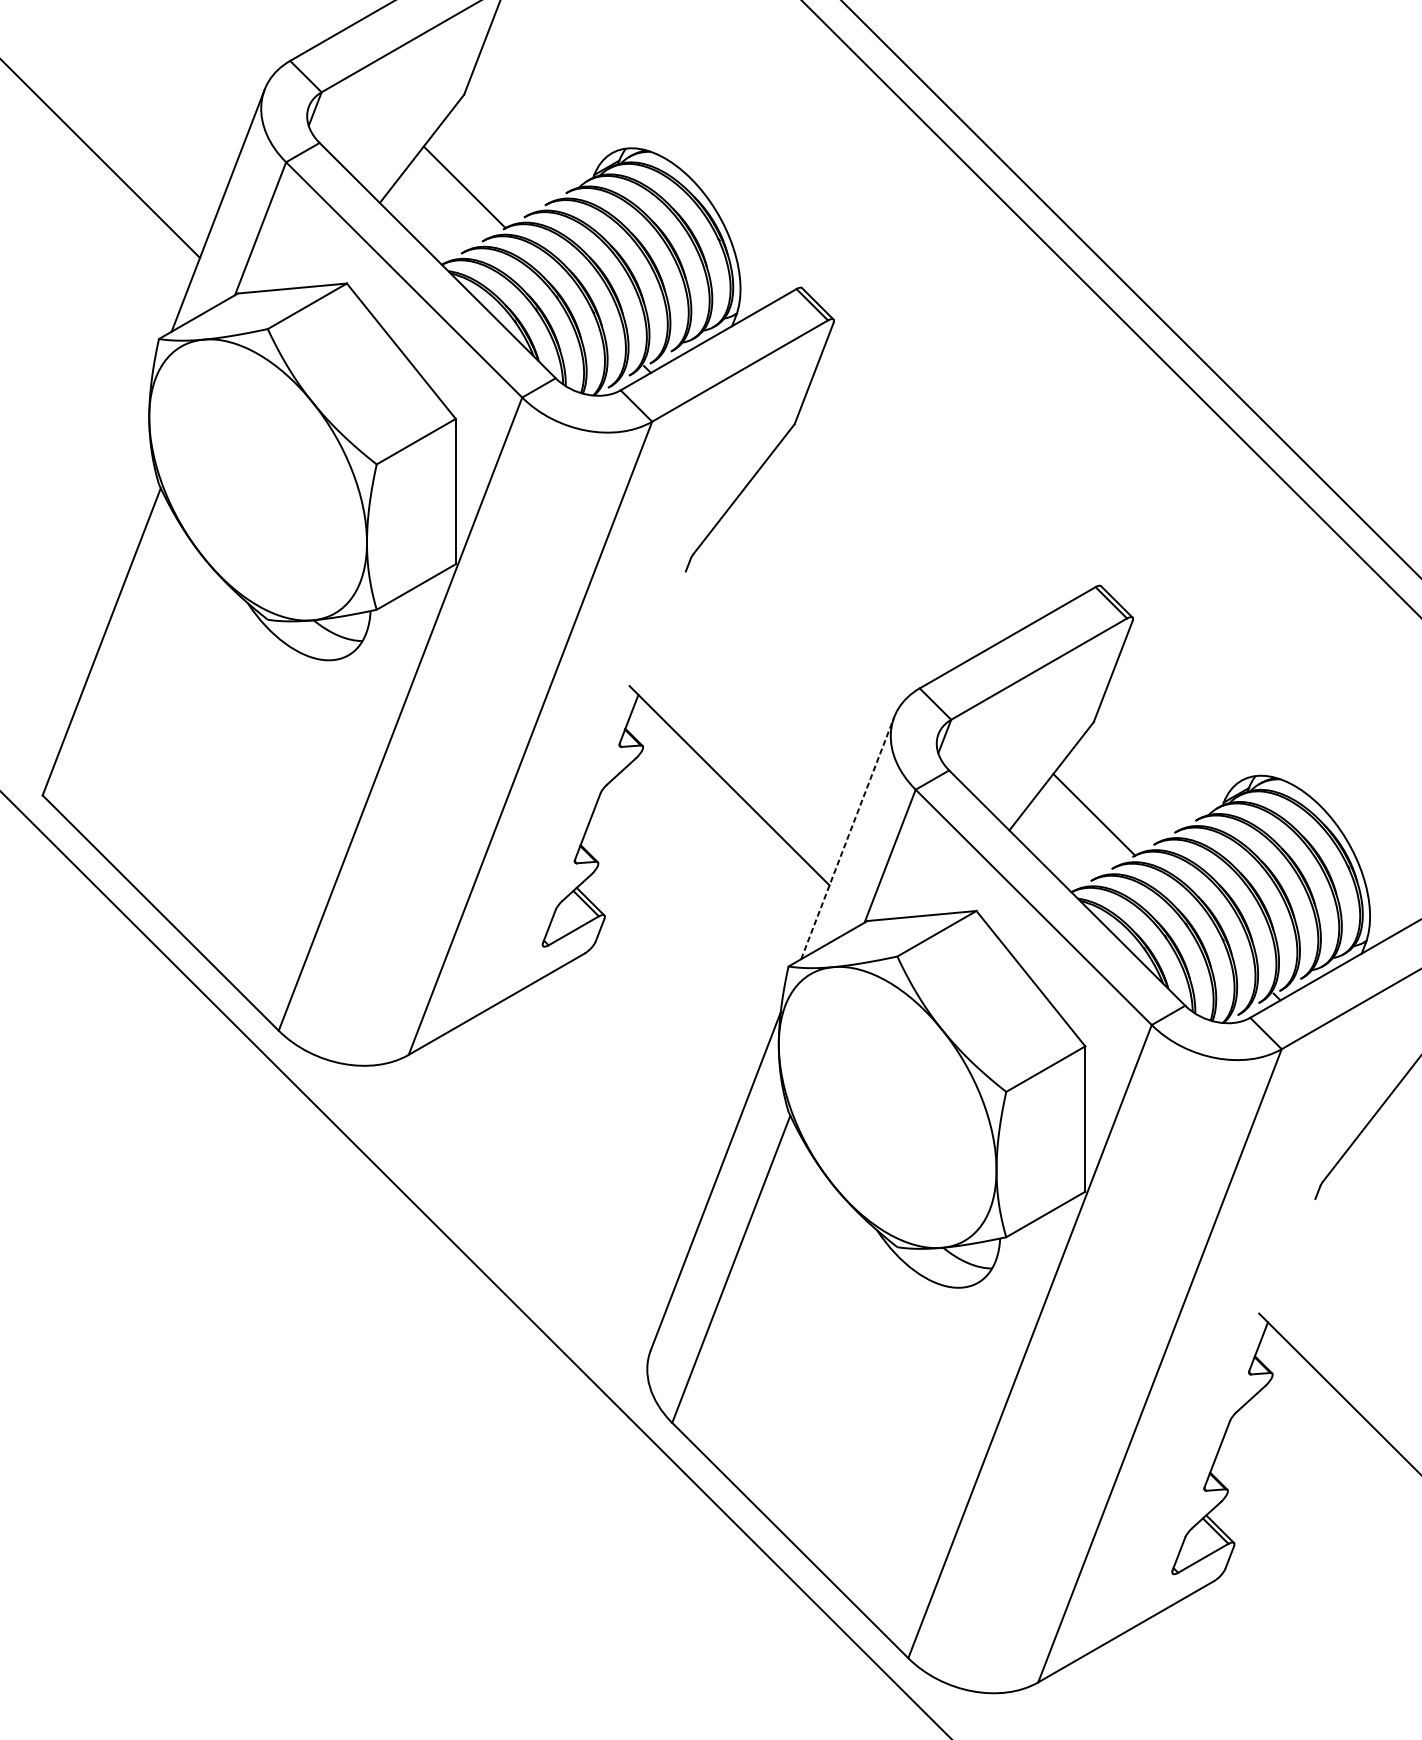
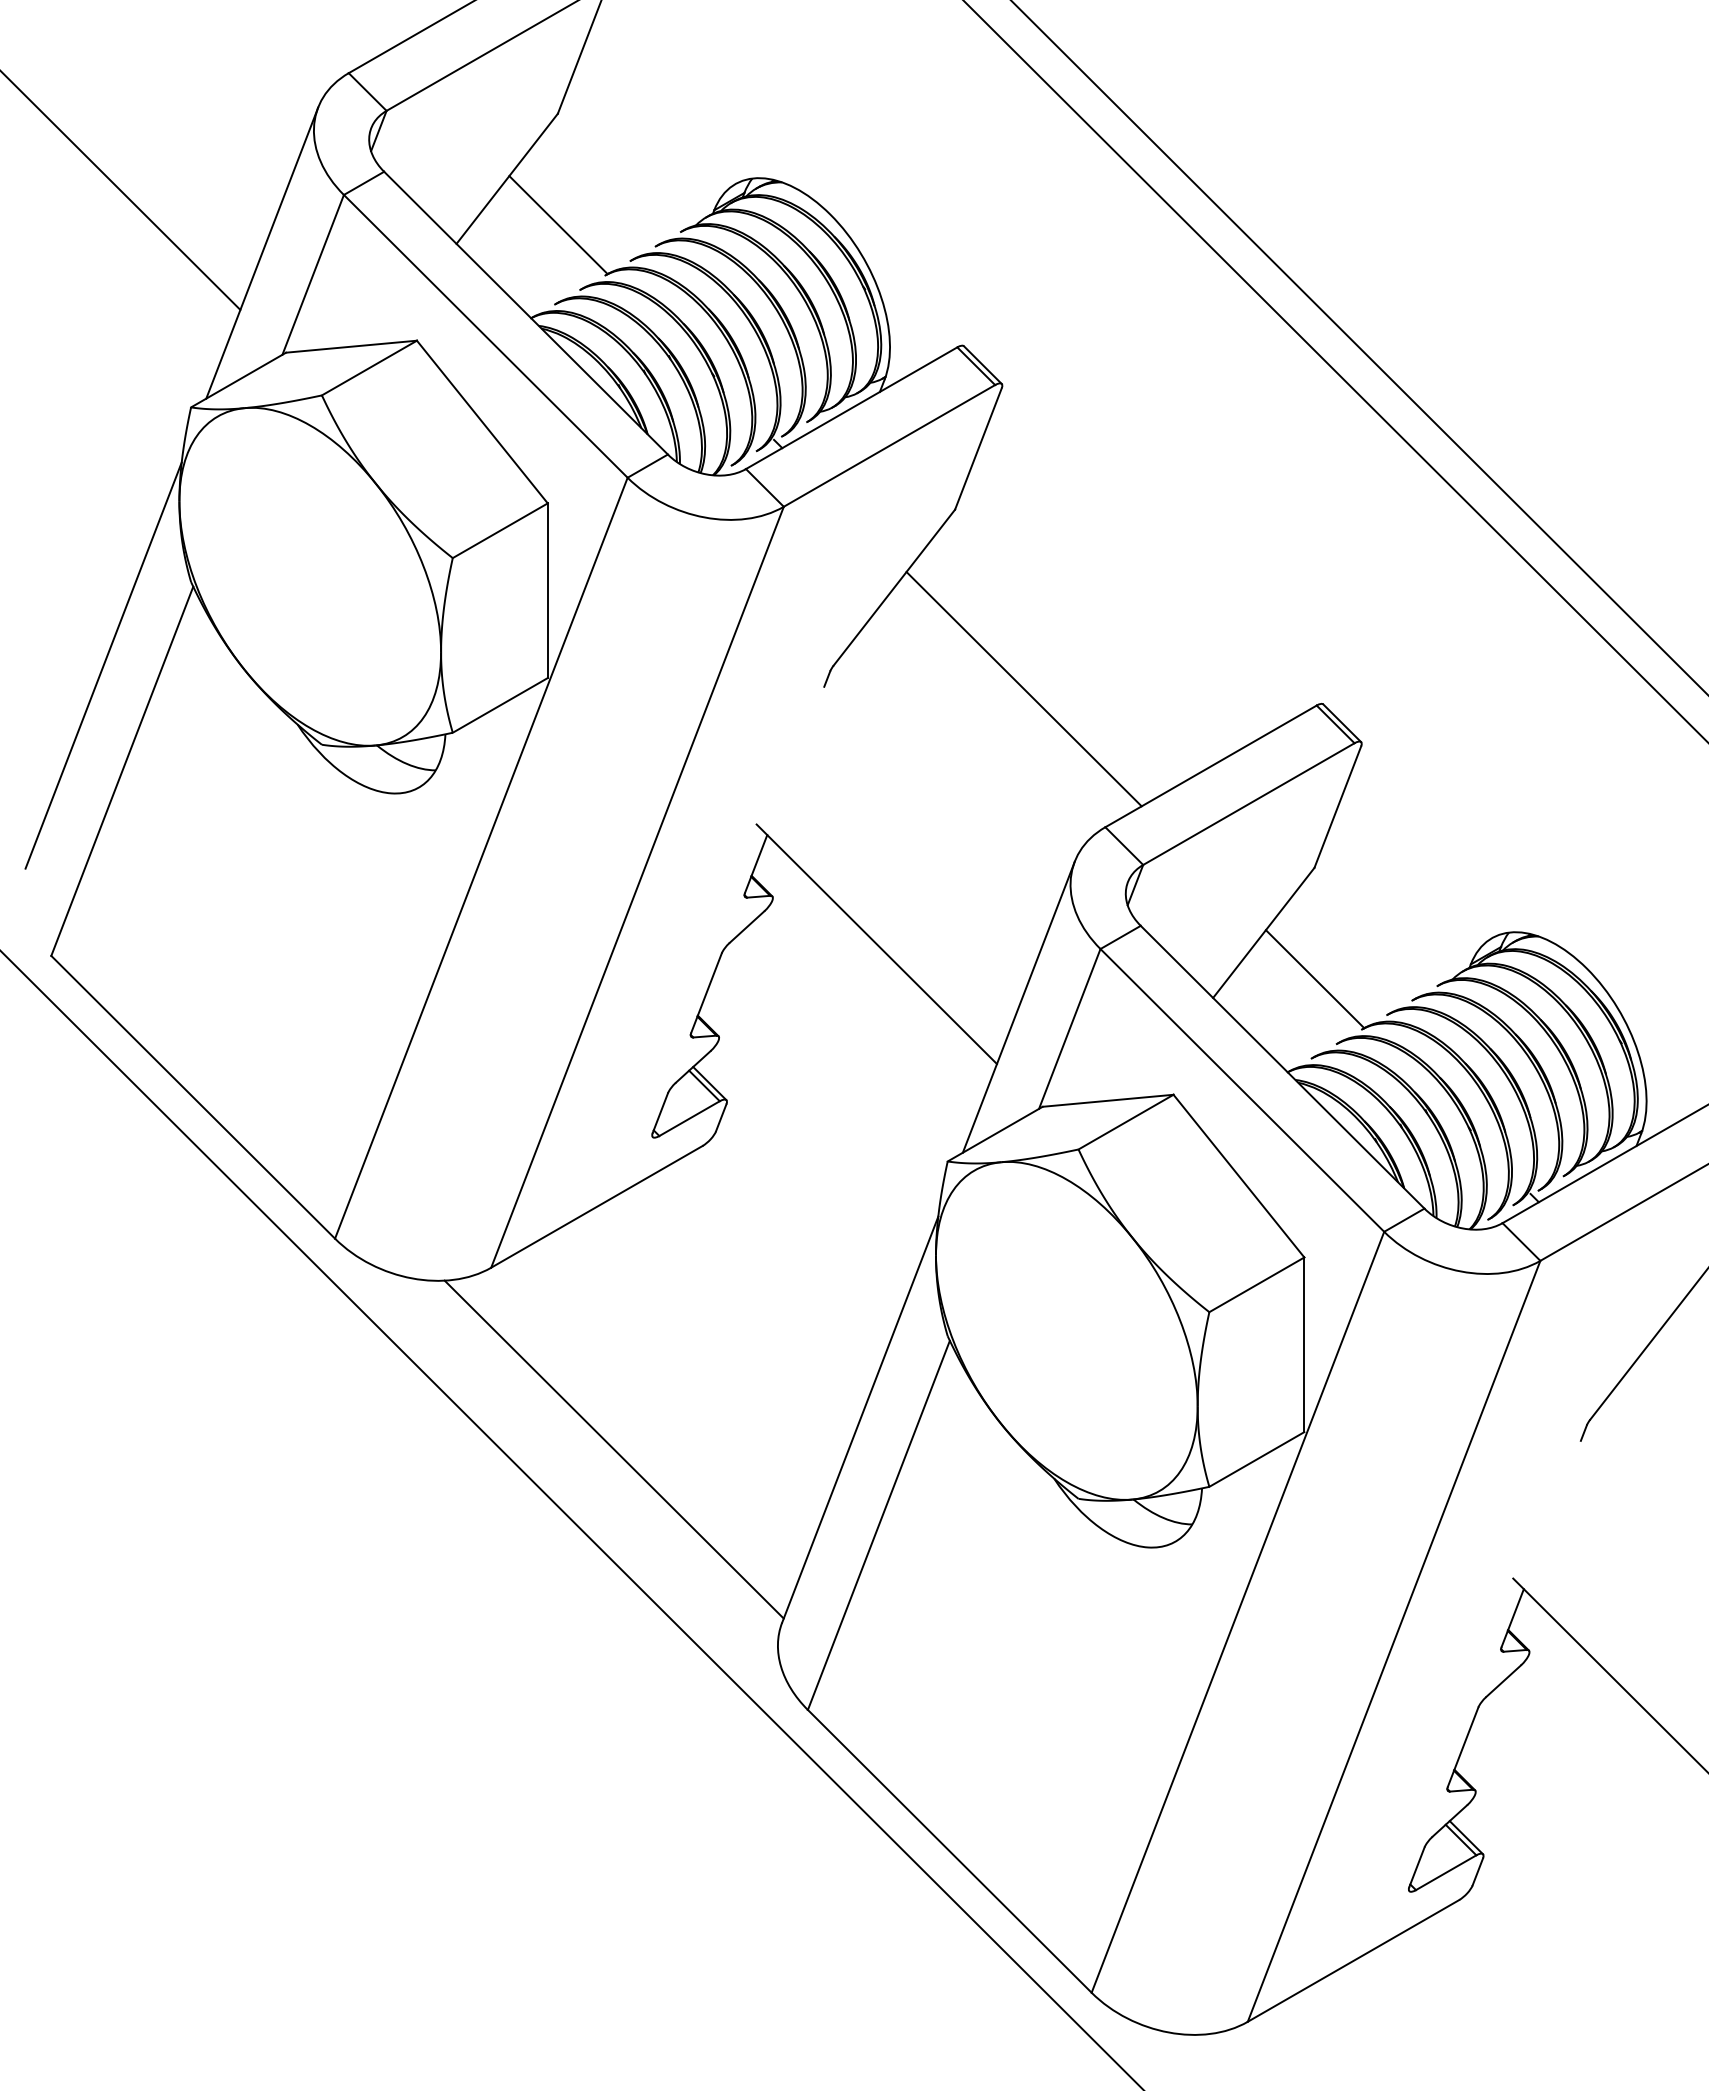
line: (86, 553) -> (103, 665), added
line: (851, 573) -> (1023, 689), added
line: (847, 838) -> (1018, 1007), dashed -> solid
line: (510, 1206) -> (613, 1449), added

